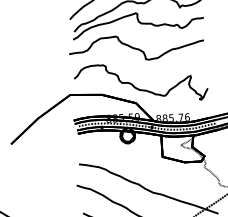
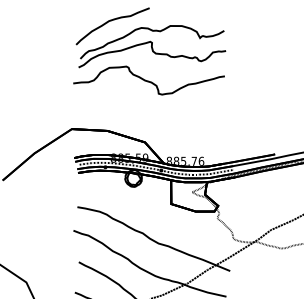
curve: (138, 87) -> (148, 125), removed

